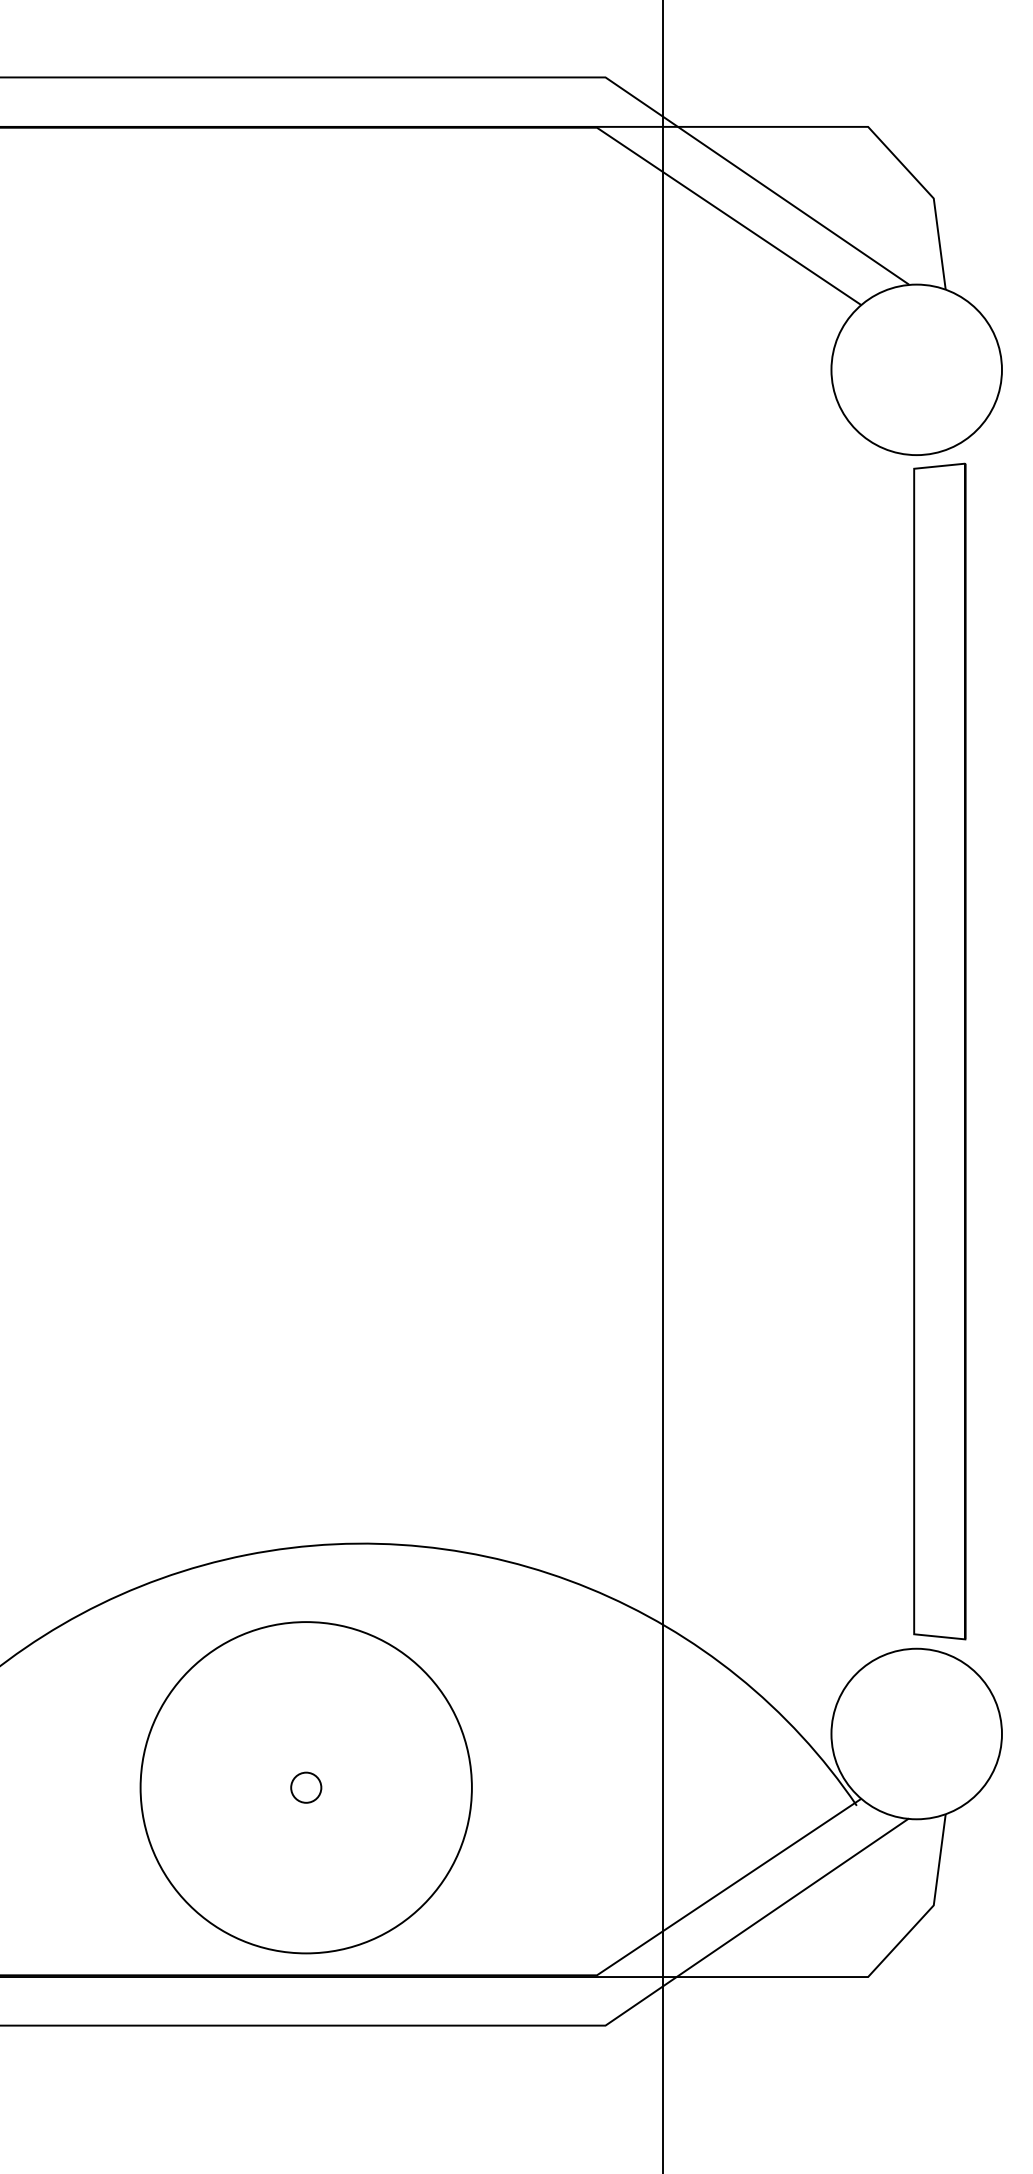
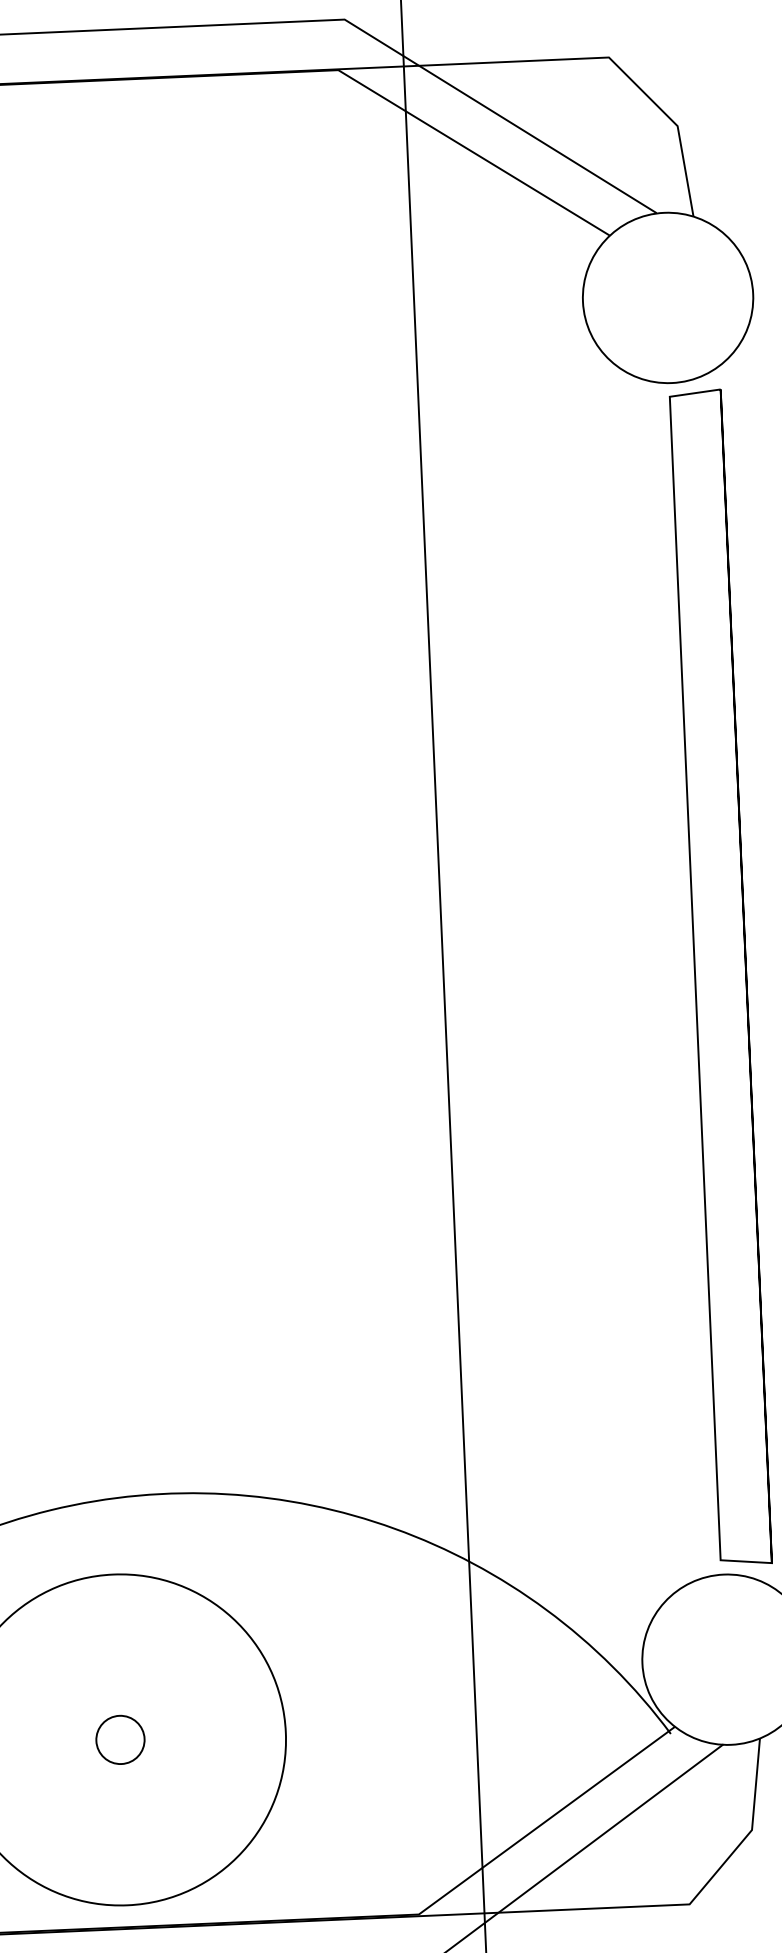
circle: (306, 1787) -> (120, 1739), size x1.6

